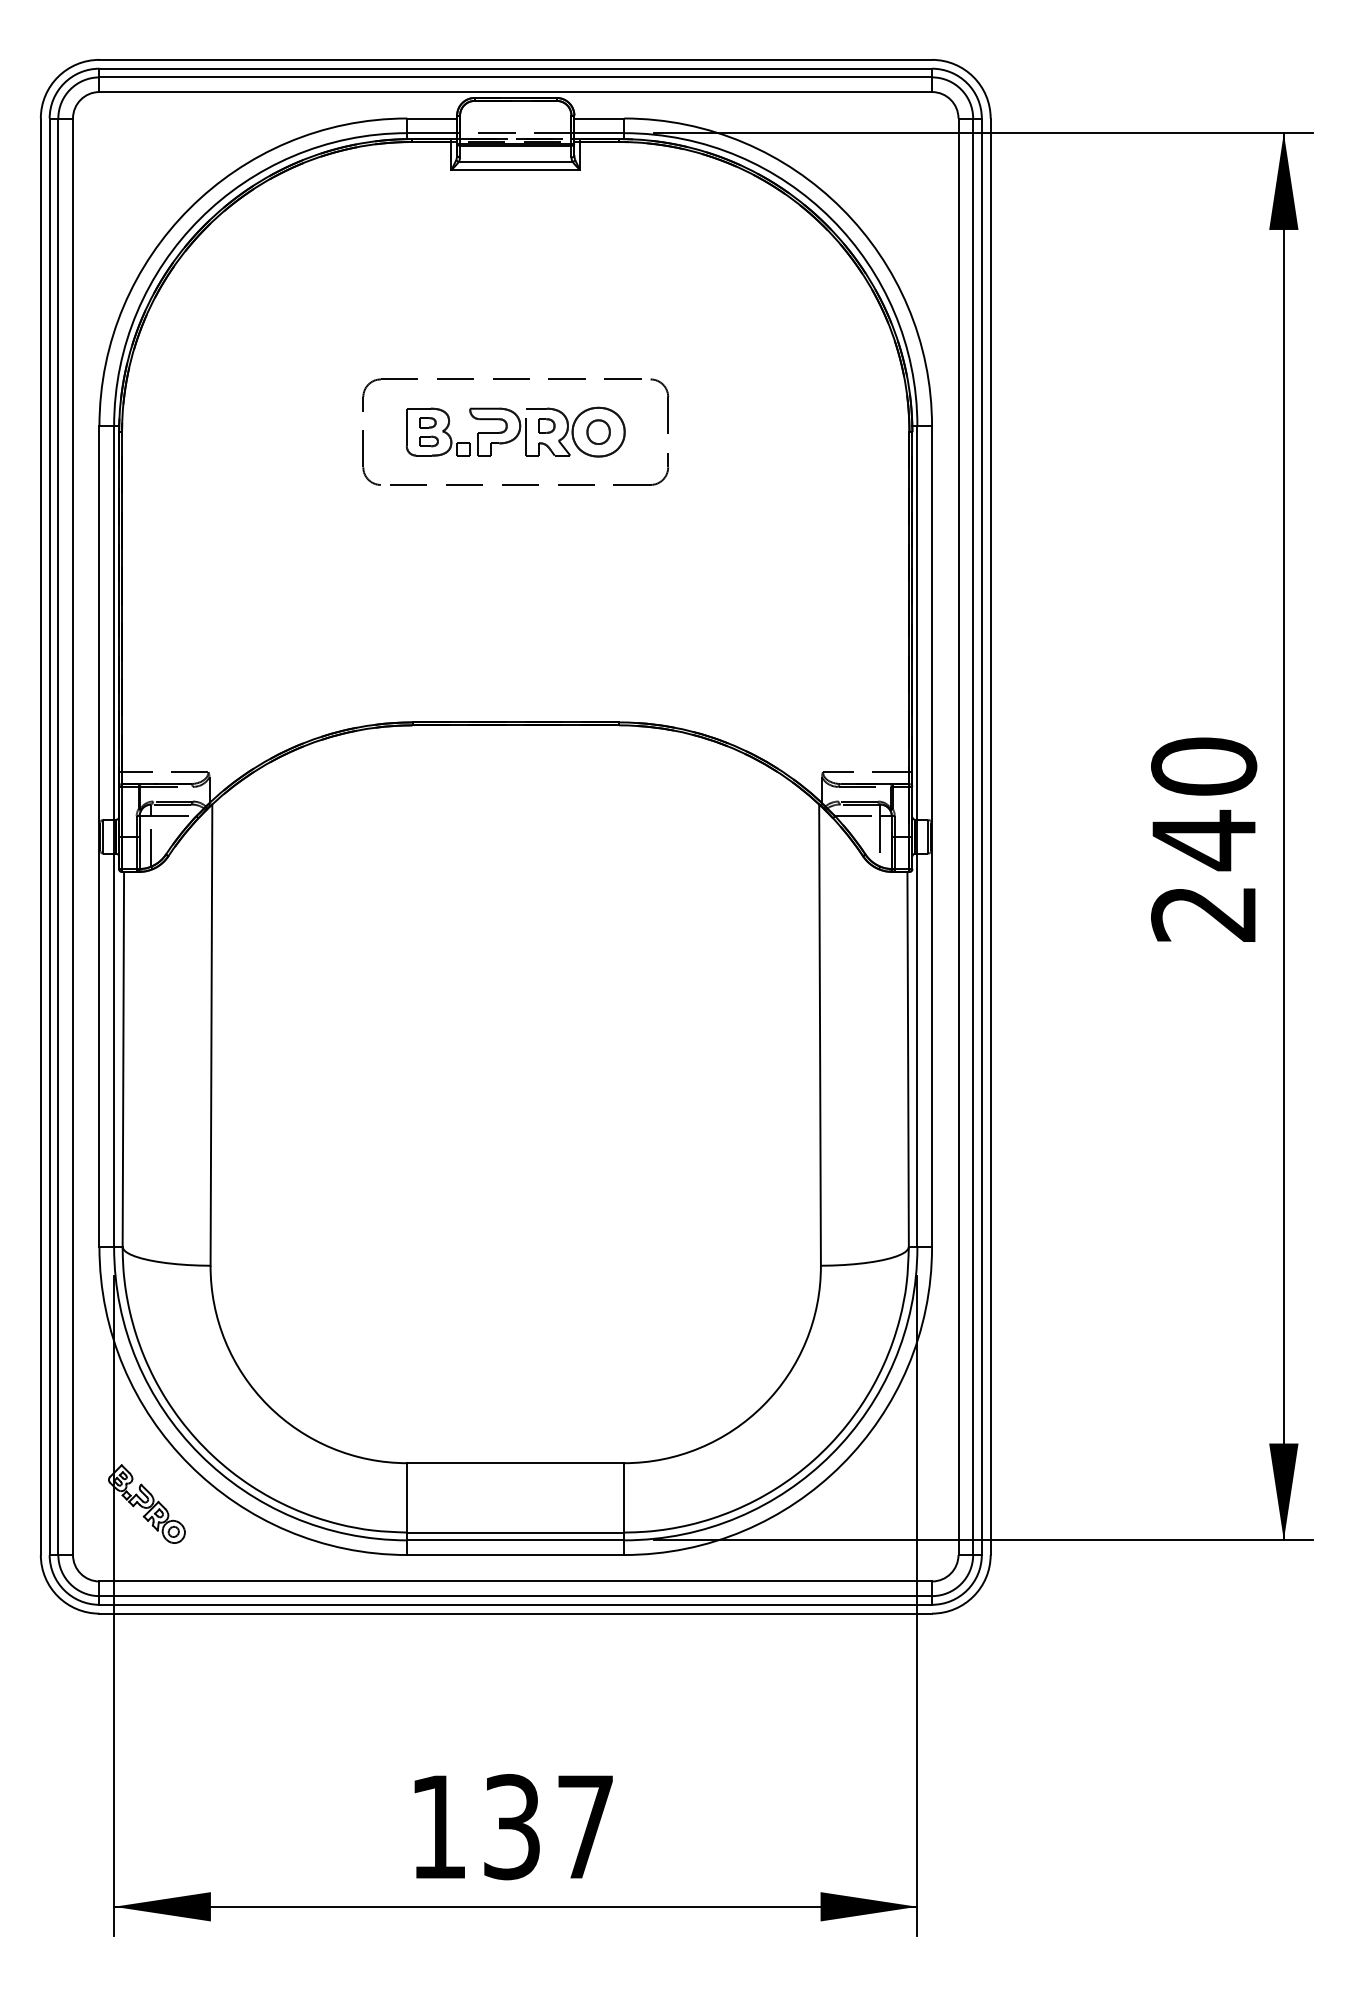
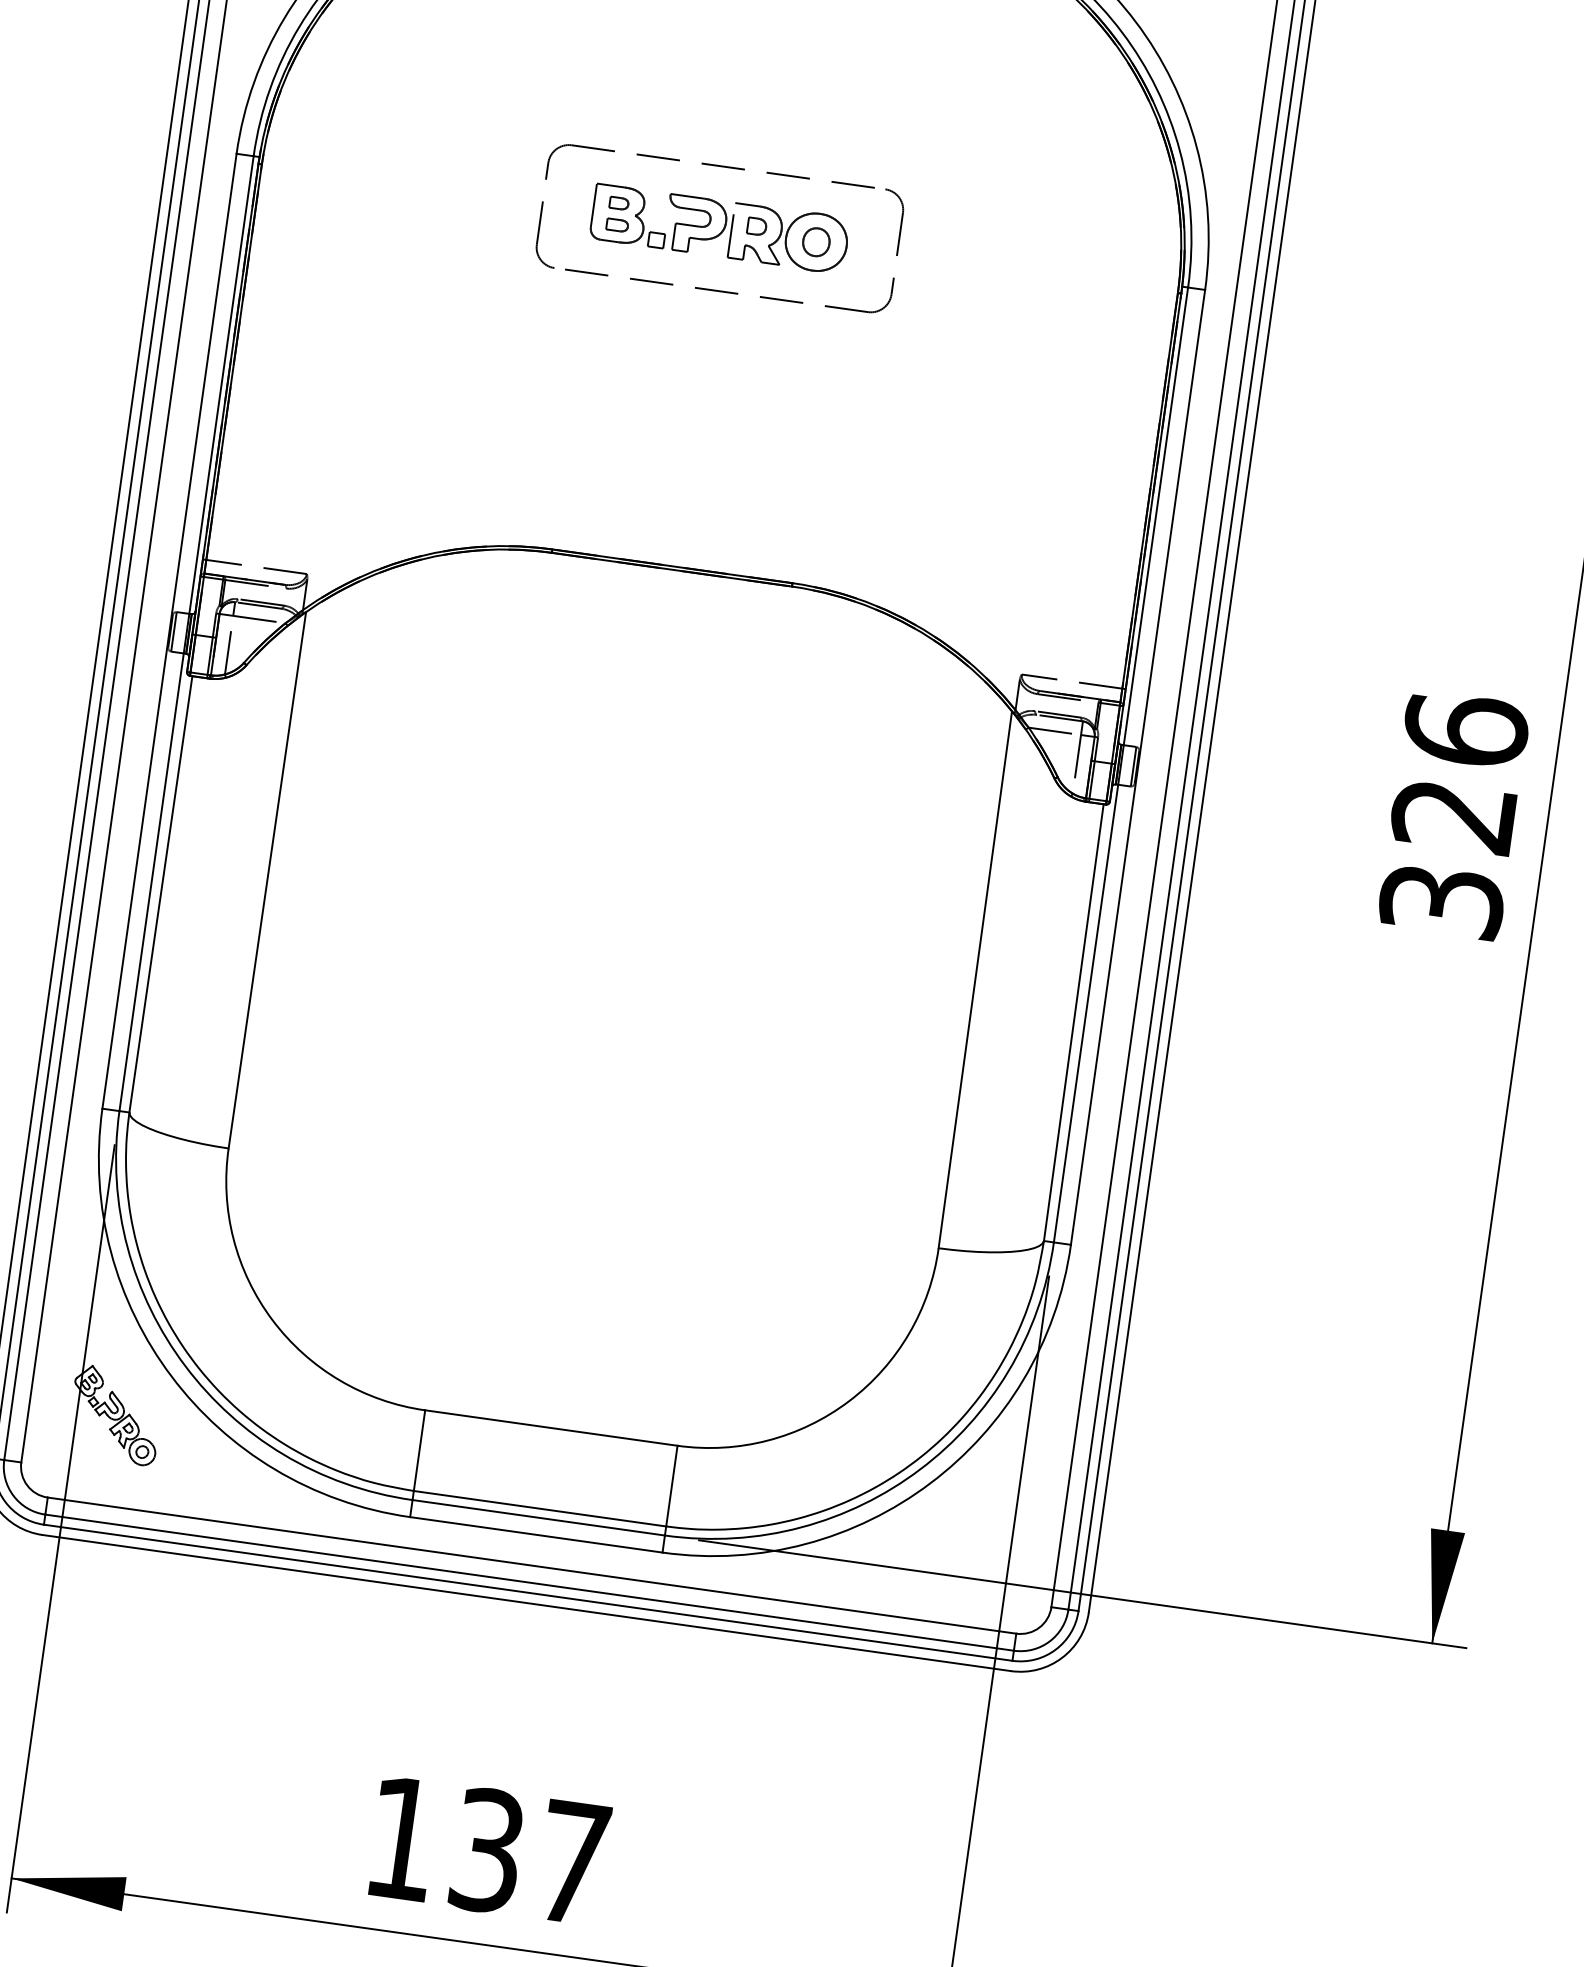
text: (1204, 839) -> (1454, 815), 240 -> 326

